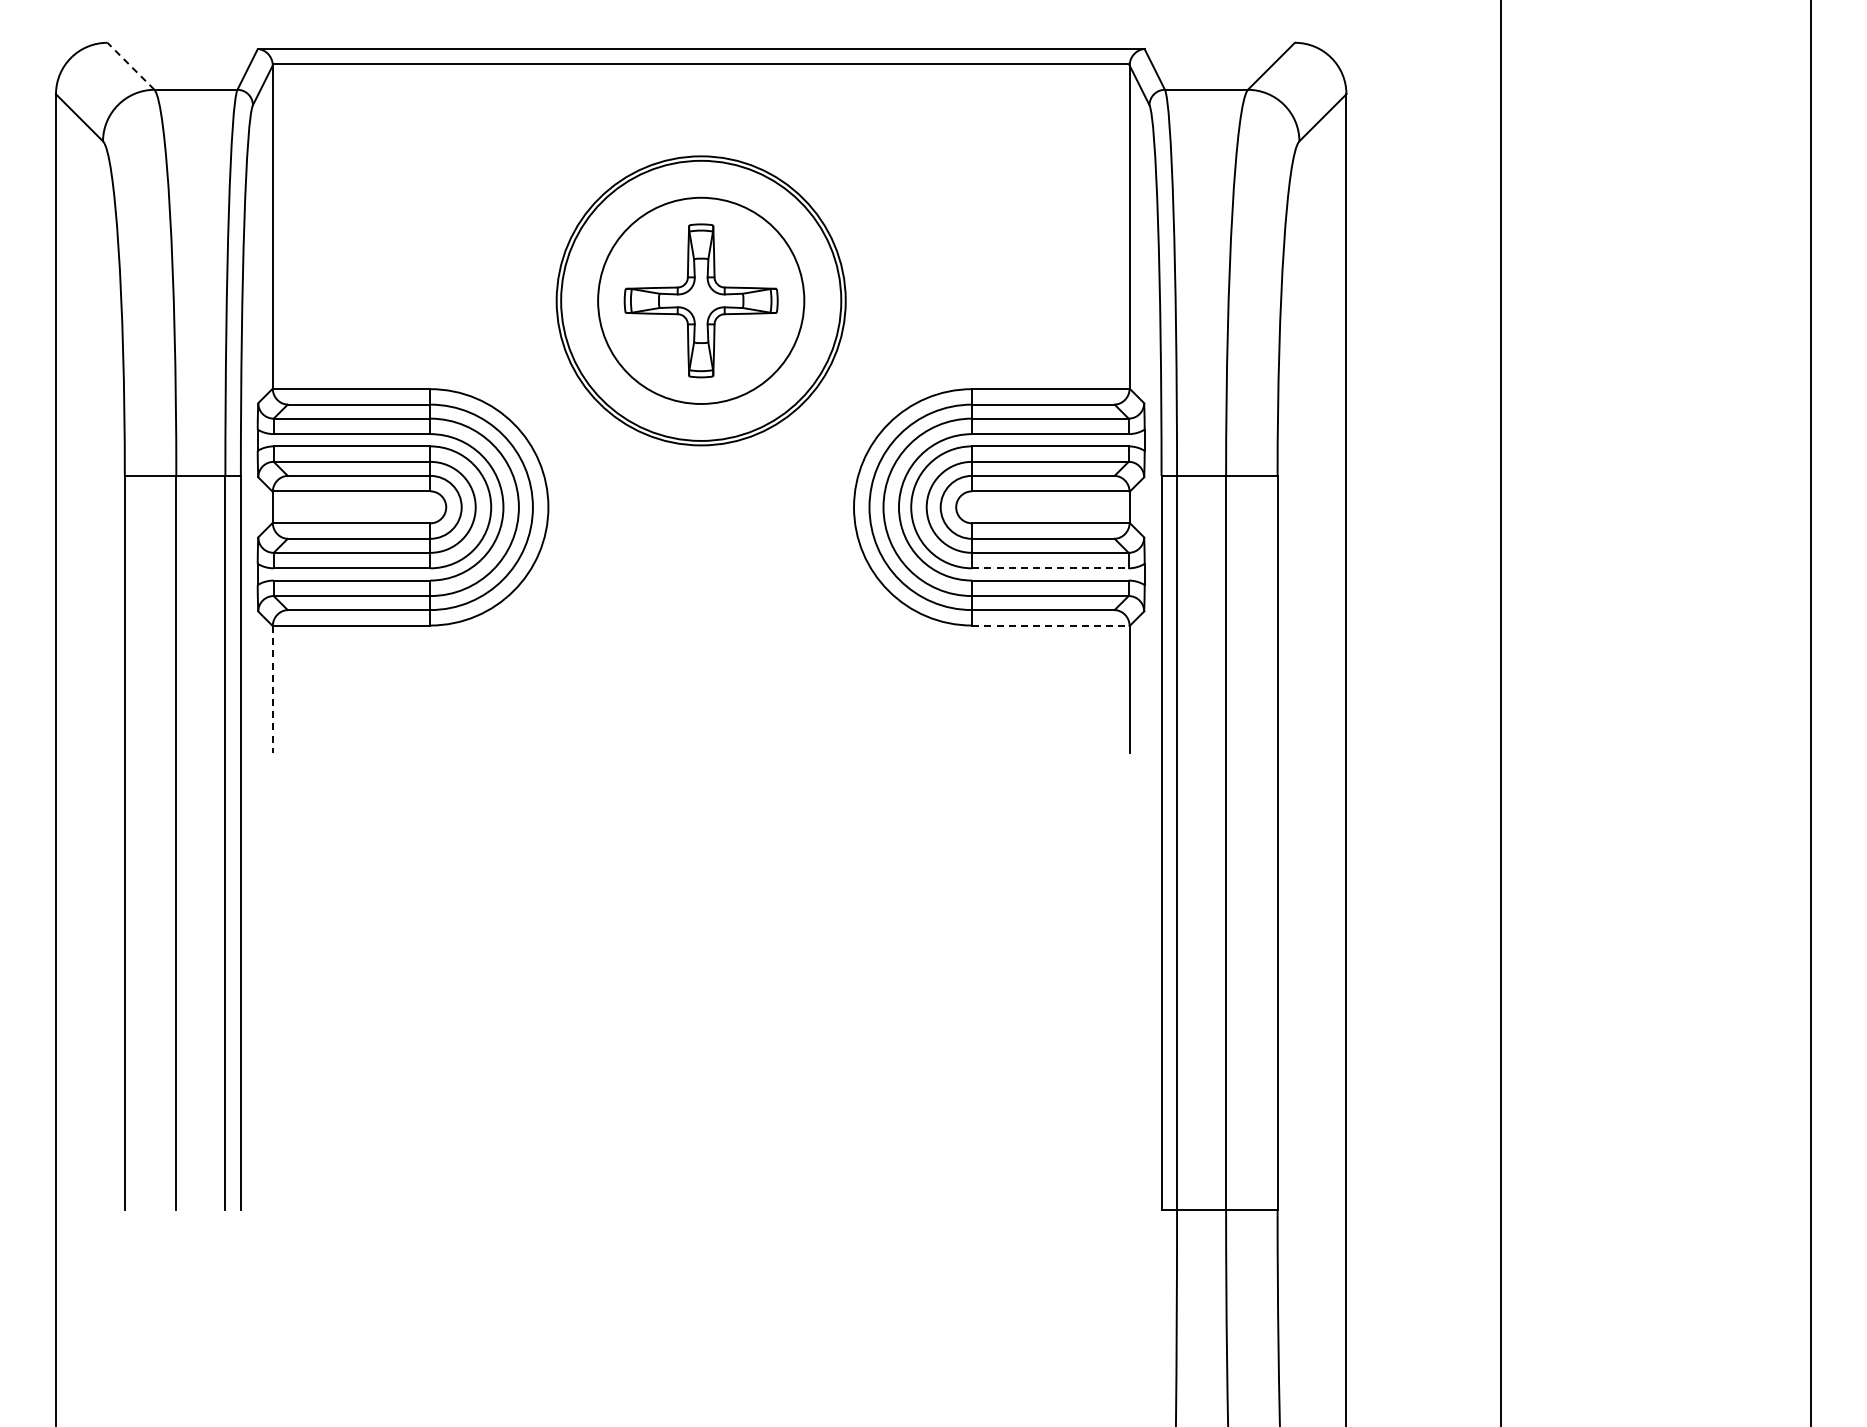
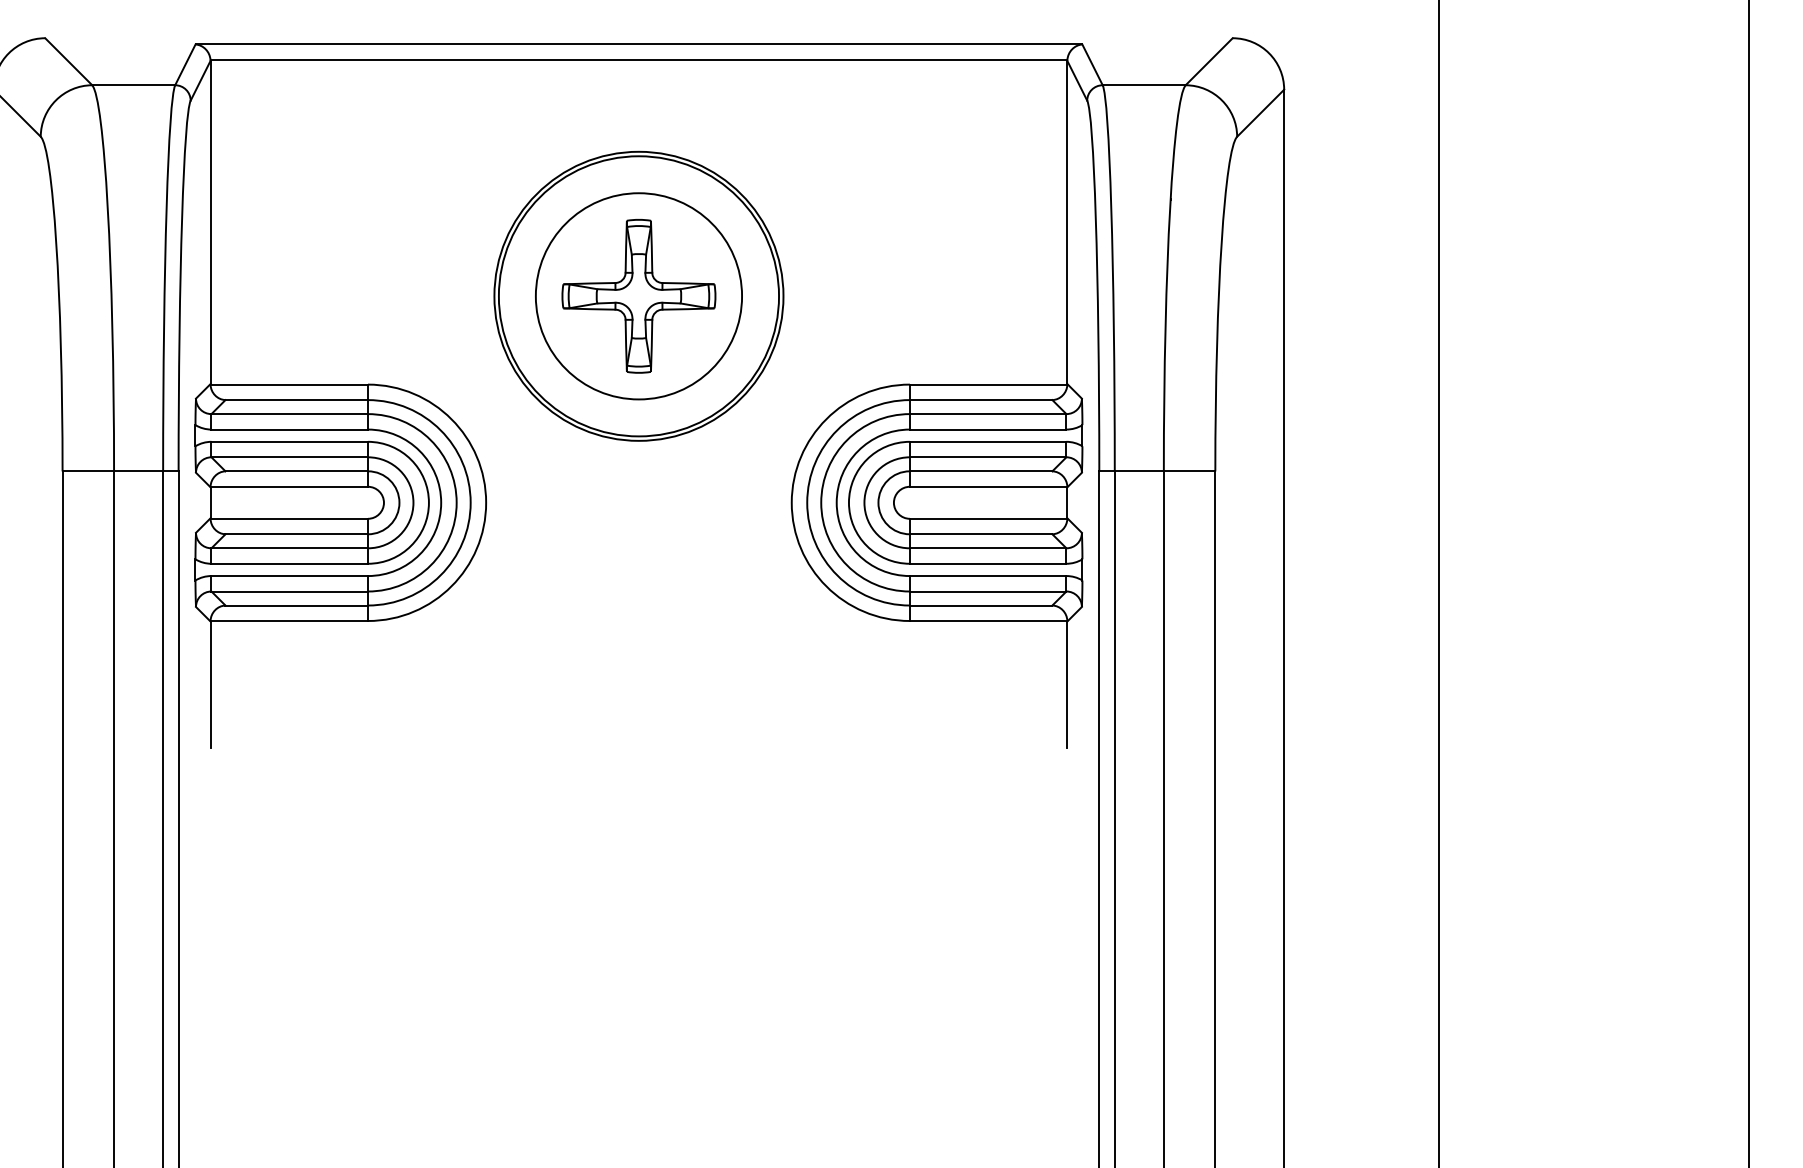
line: (130, 65) -> (68, 60), dashed -> solid
line: (1050, 568) -> (988, 563), dashed -> solid
line: (1050, 625) -> (988, 620), dashed -> solid
line: (272, 689) -> (210, 684), dashed -> solid

